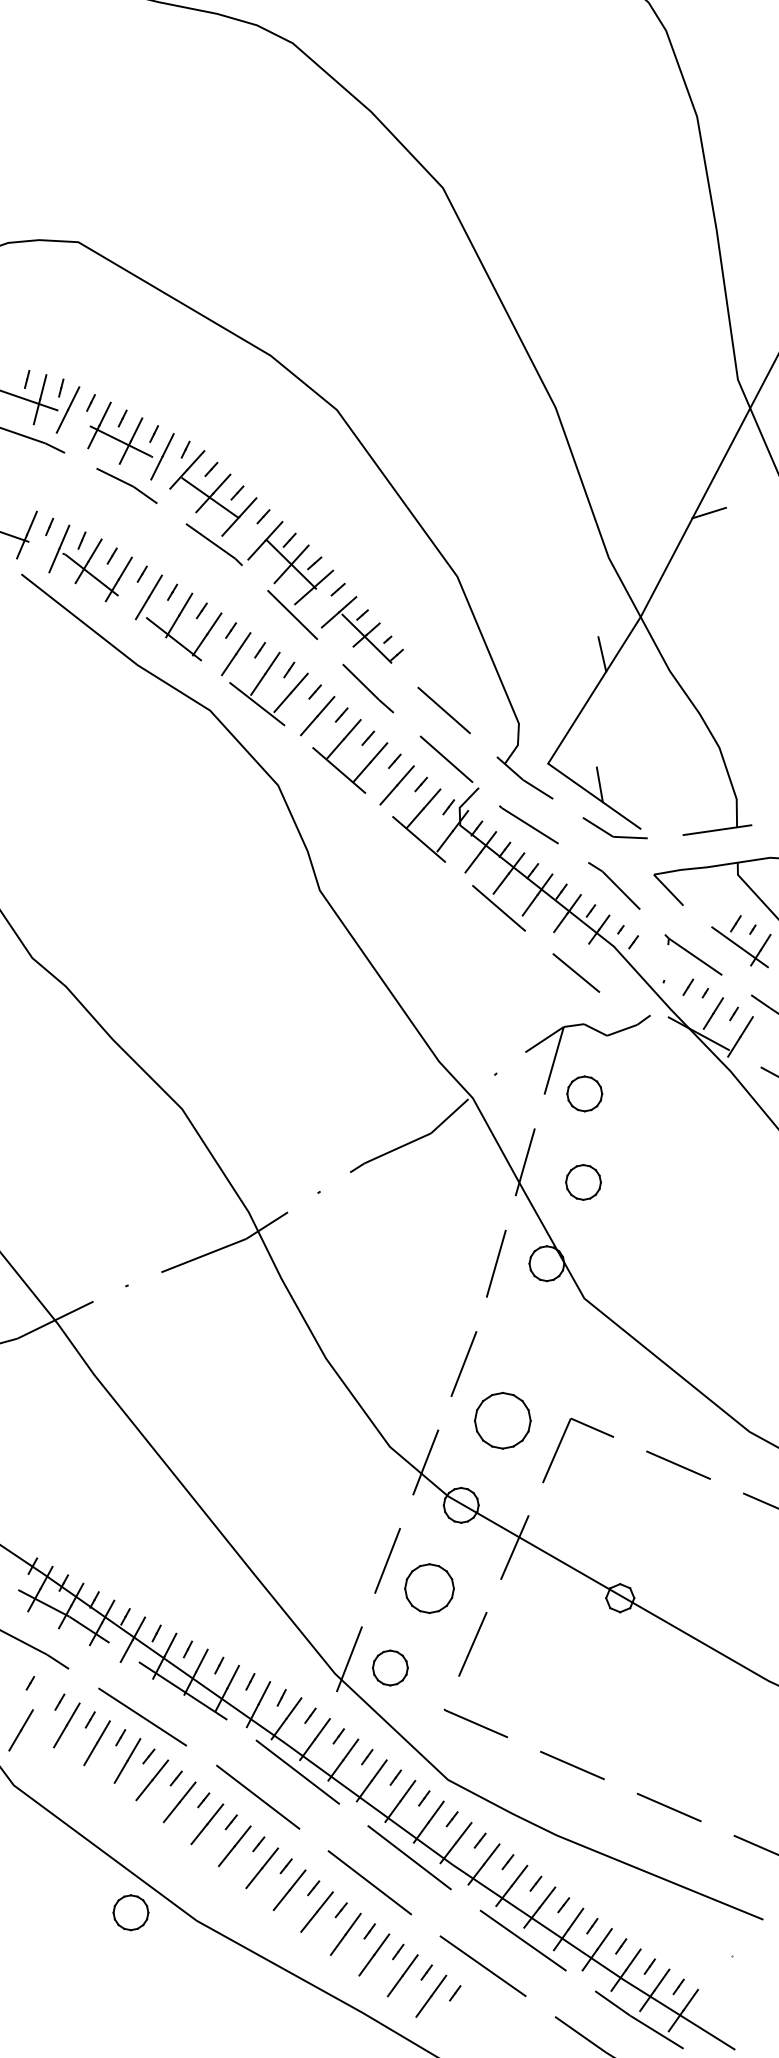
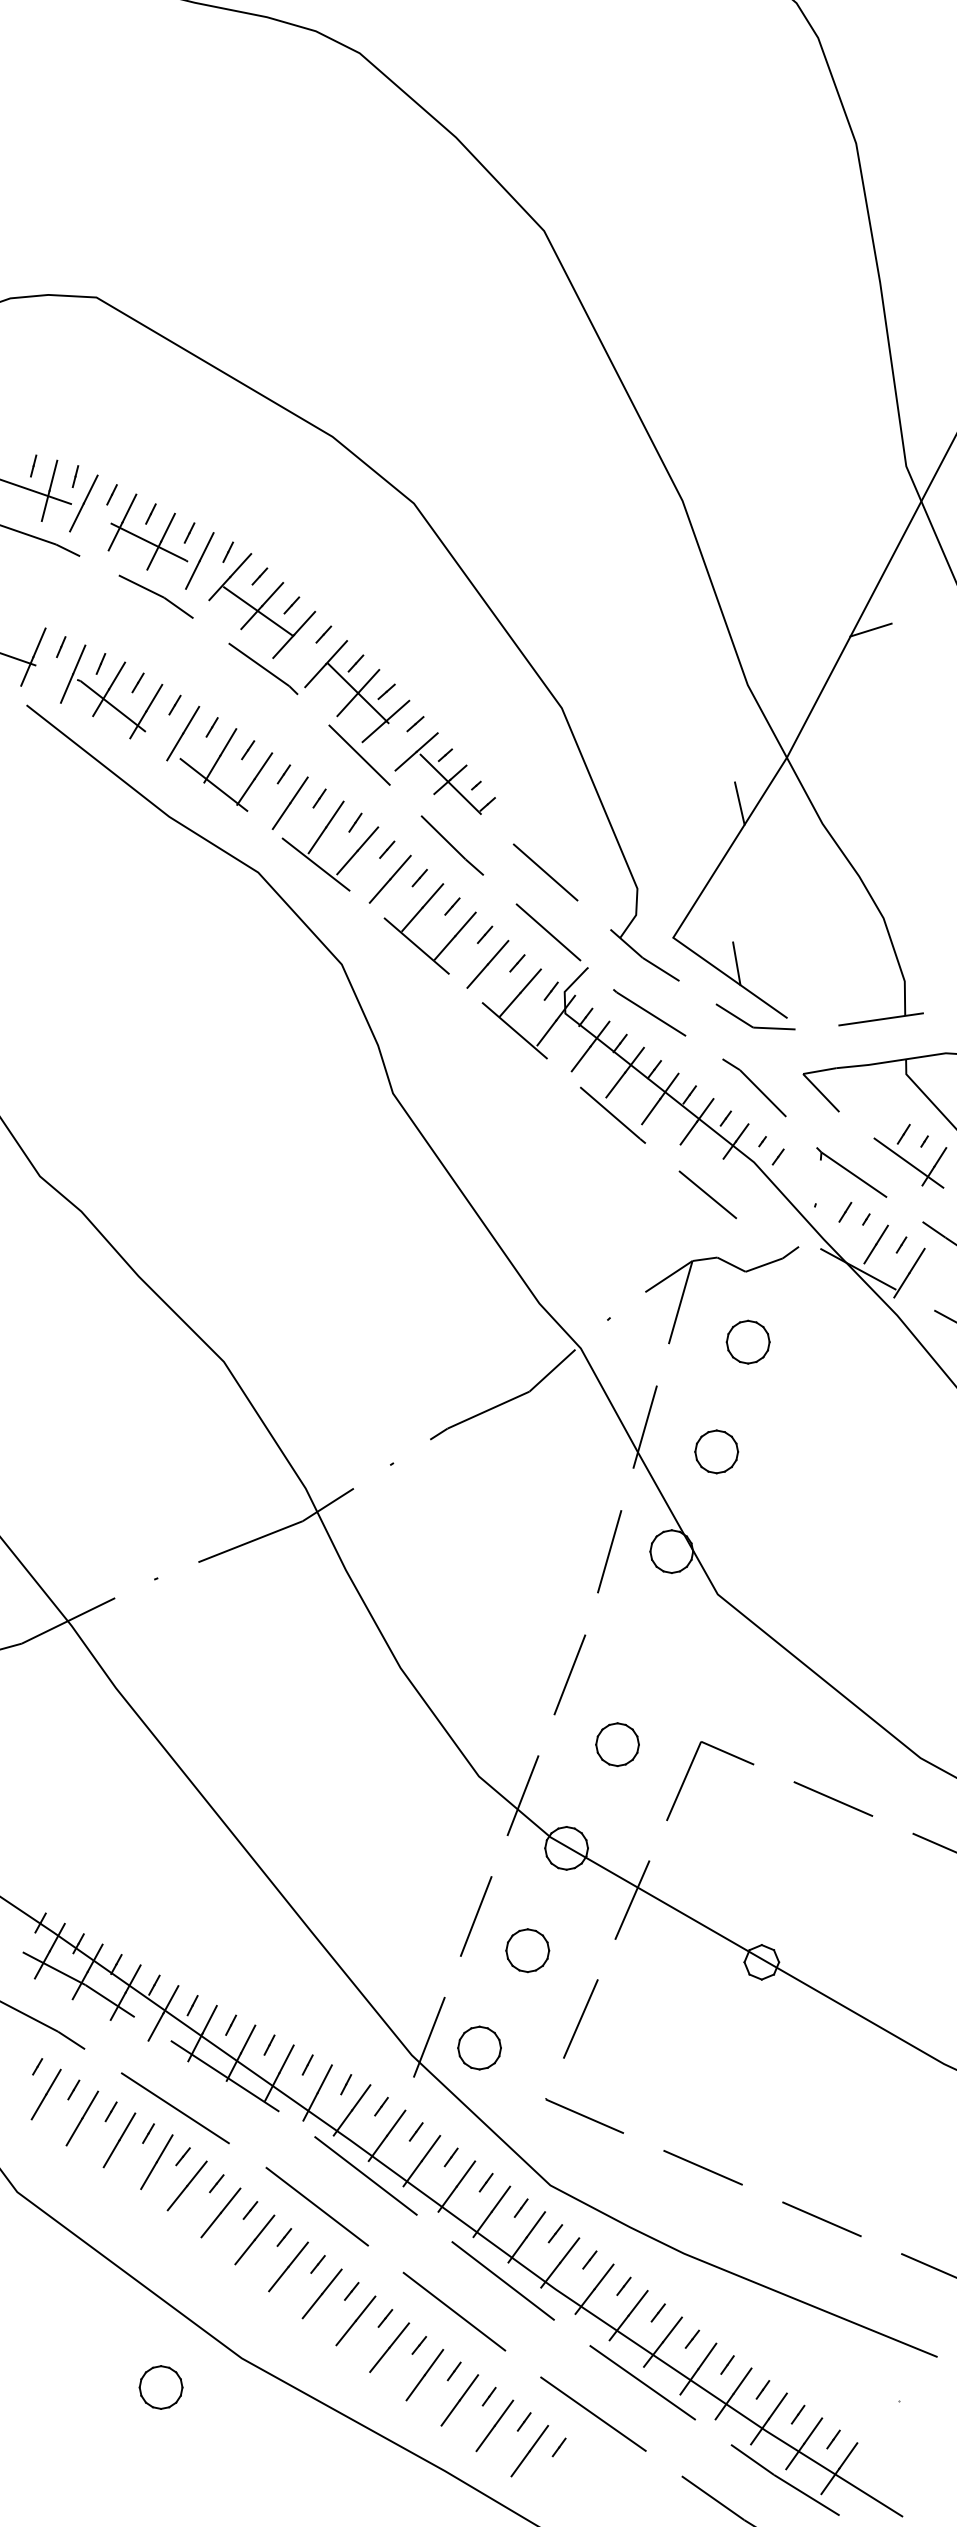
part: (584, 1093) -> (747, 1341), moved
part: (502, 1420) -> (617, 1744), size x0.62
part: (429, 1588) -> (527, 1950), size x0.71
line: (20, 1730) -> (45, 2094), moved
part: (130, 1912) -> (160, 2387), moved

